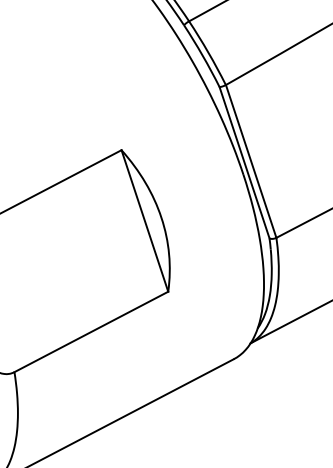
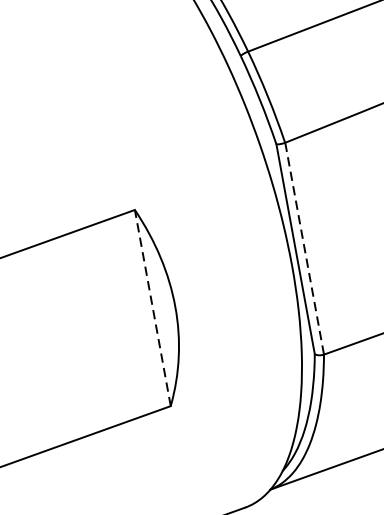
line: (251, 160) -> (305, 247), solid -> dashed
line: (144, 220) -> (152, 307), solid -> dashed

